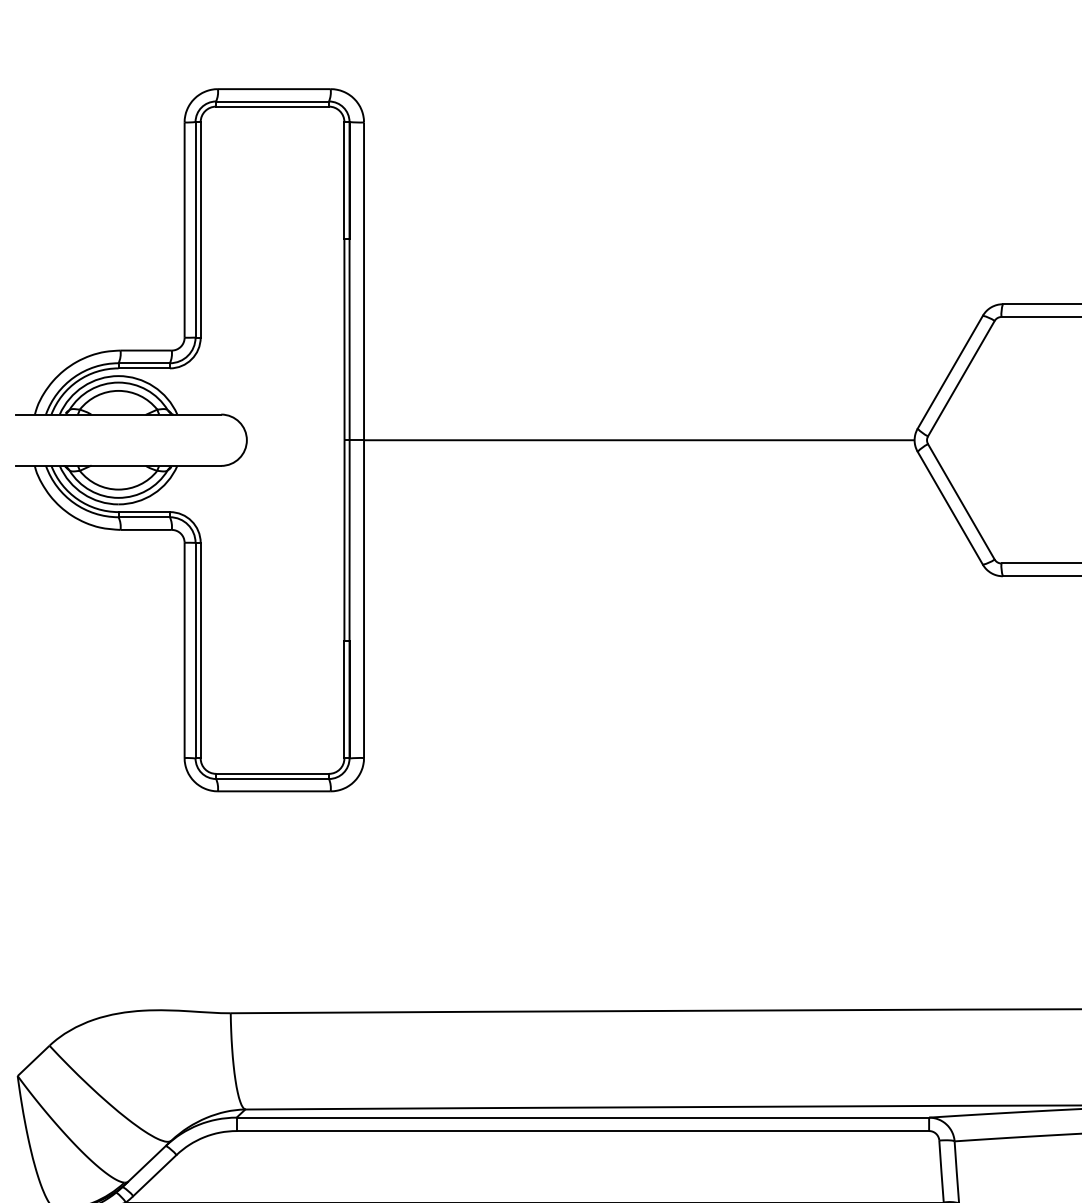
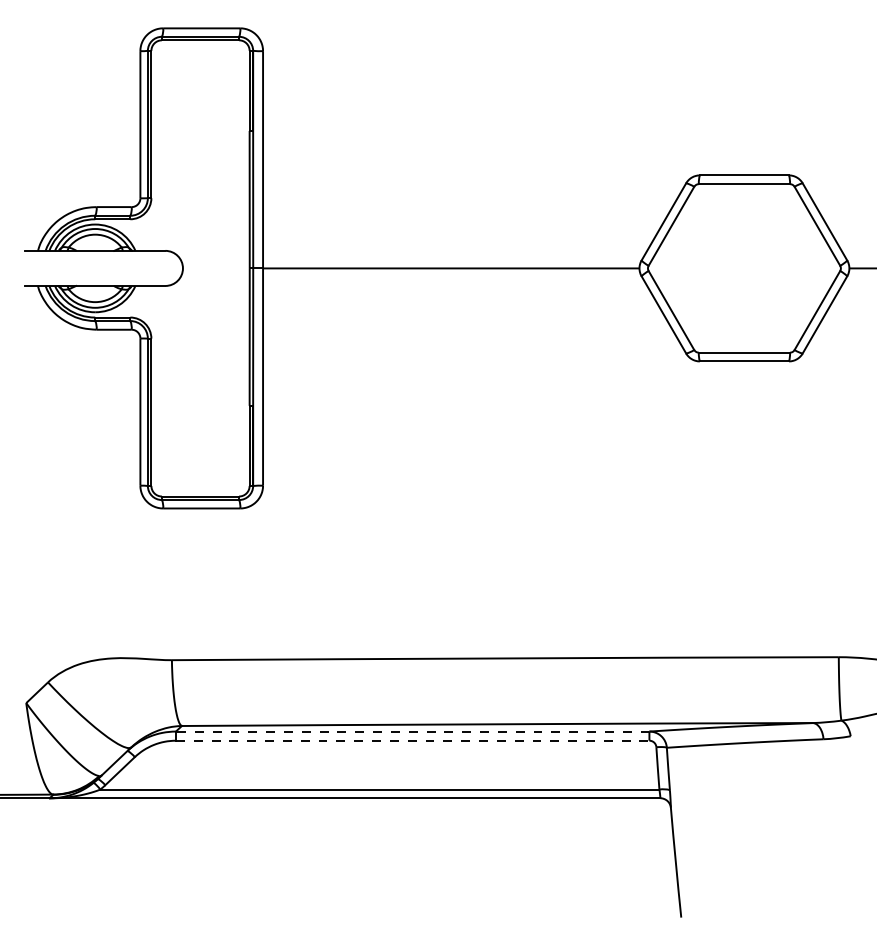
line: (582, 1117) -> (412, 731), solid -> dashed
line: (582, 1130) -> (412, 740), solid -> dashed

